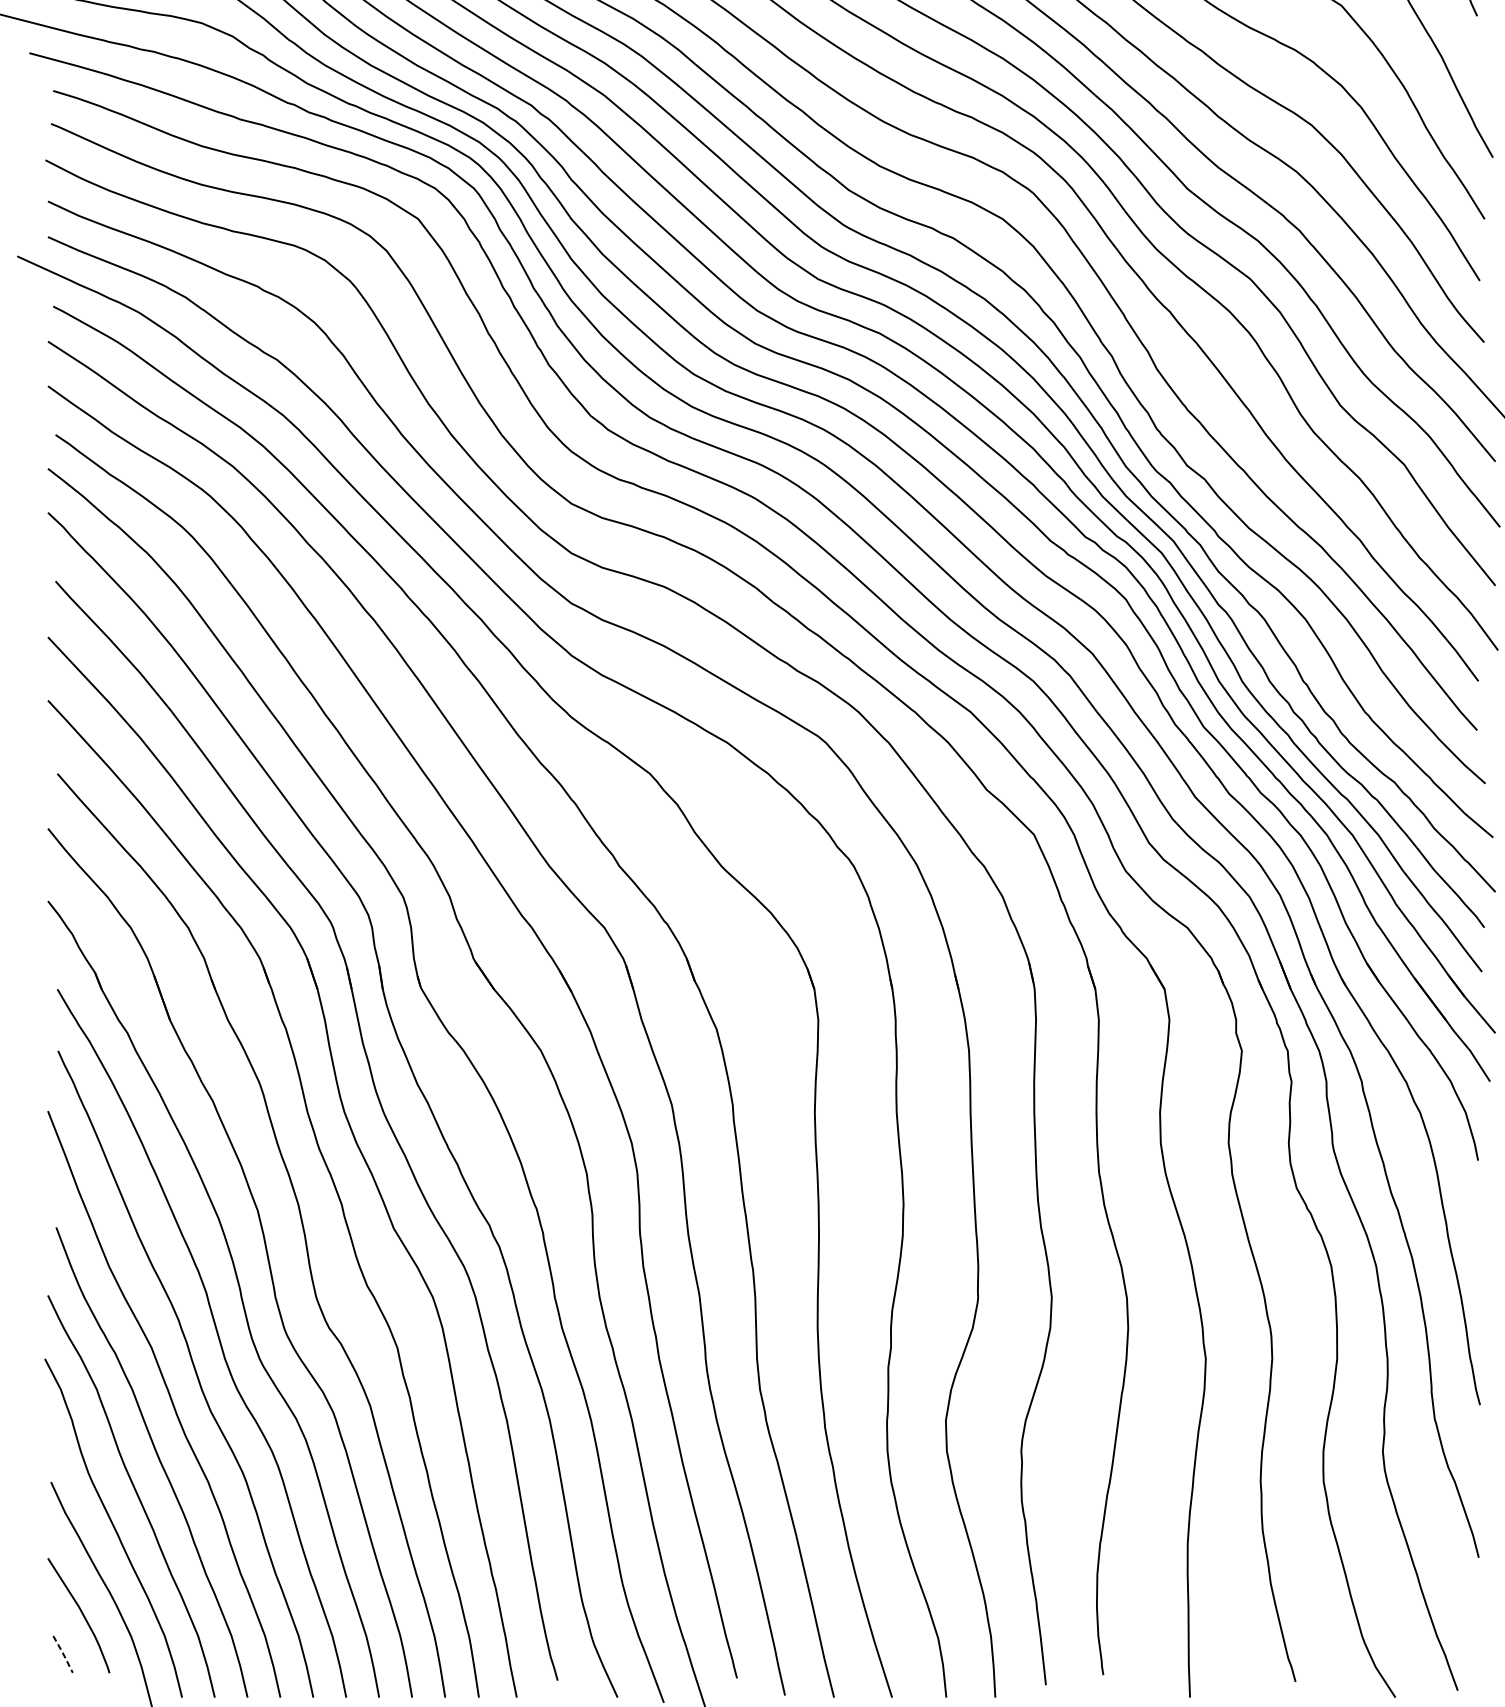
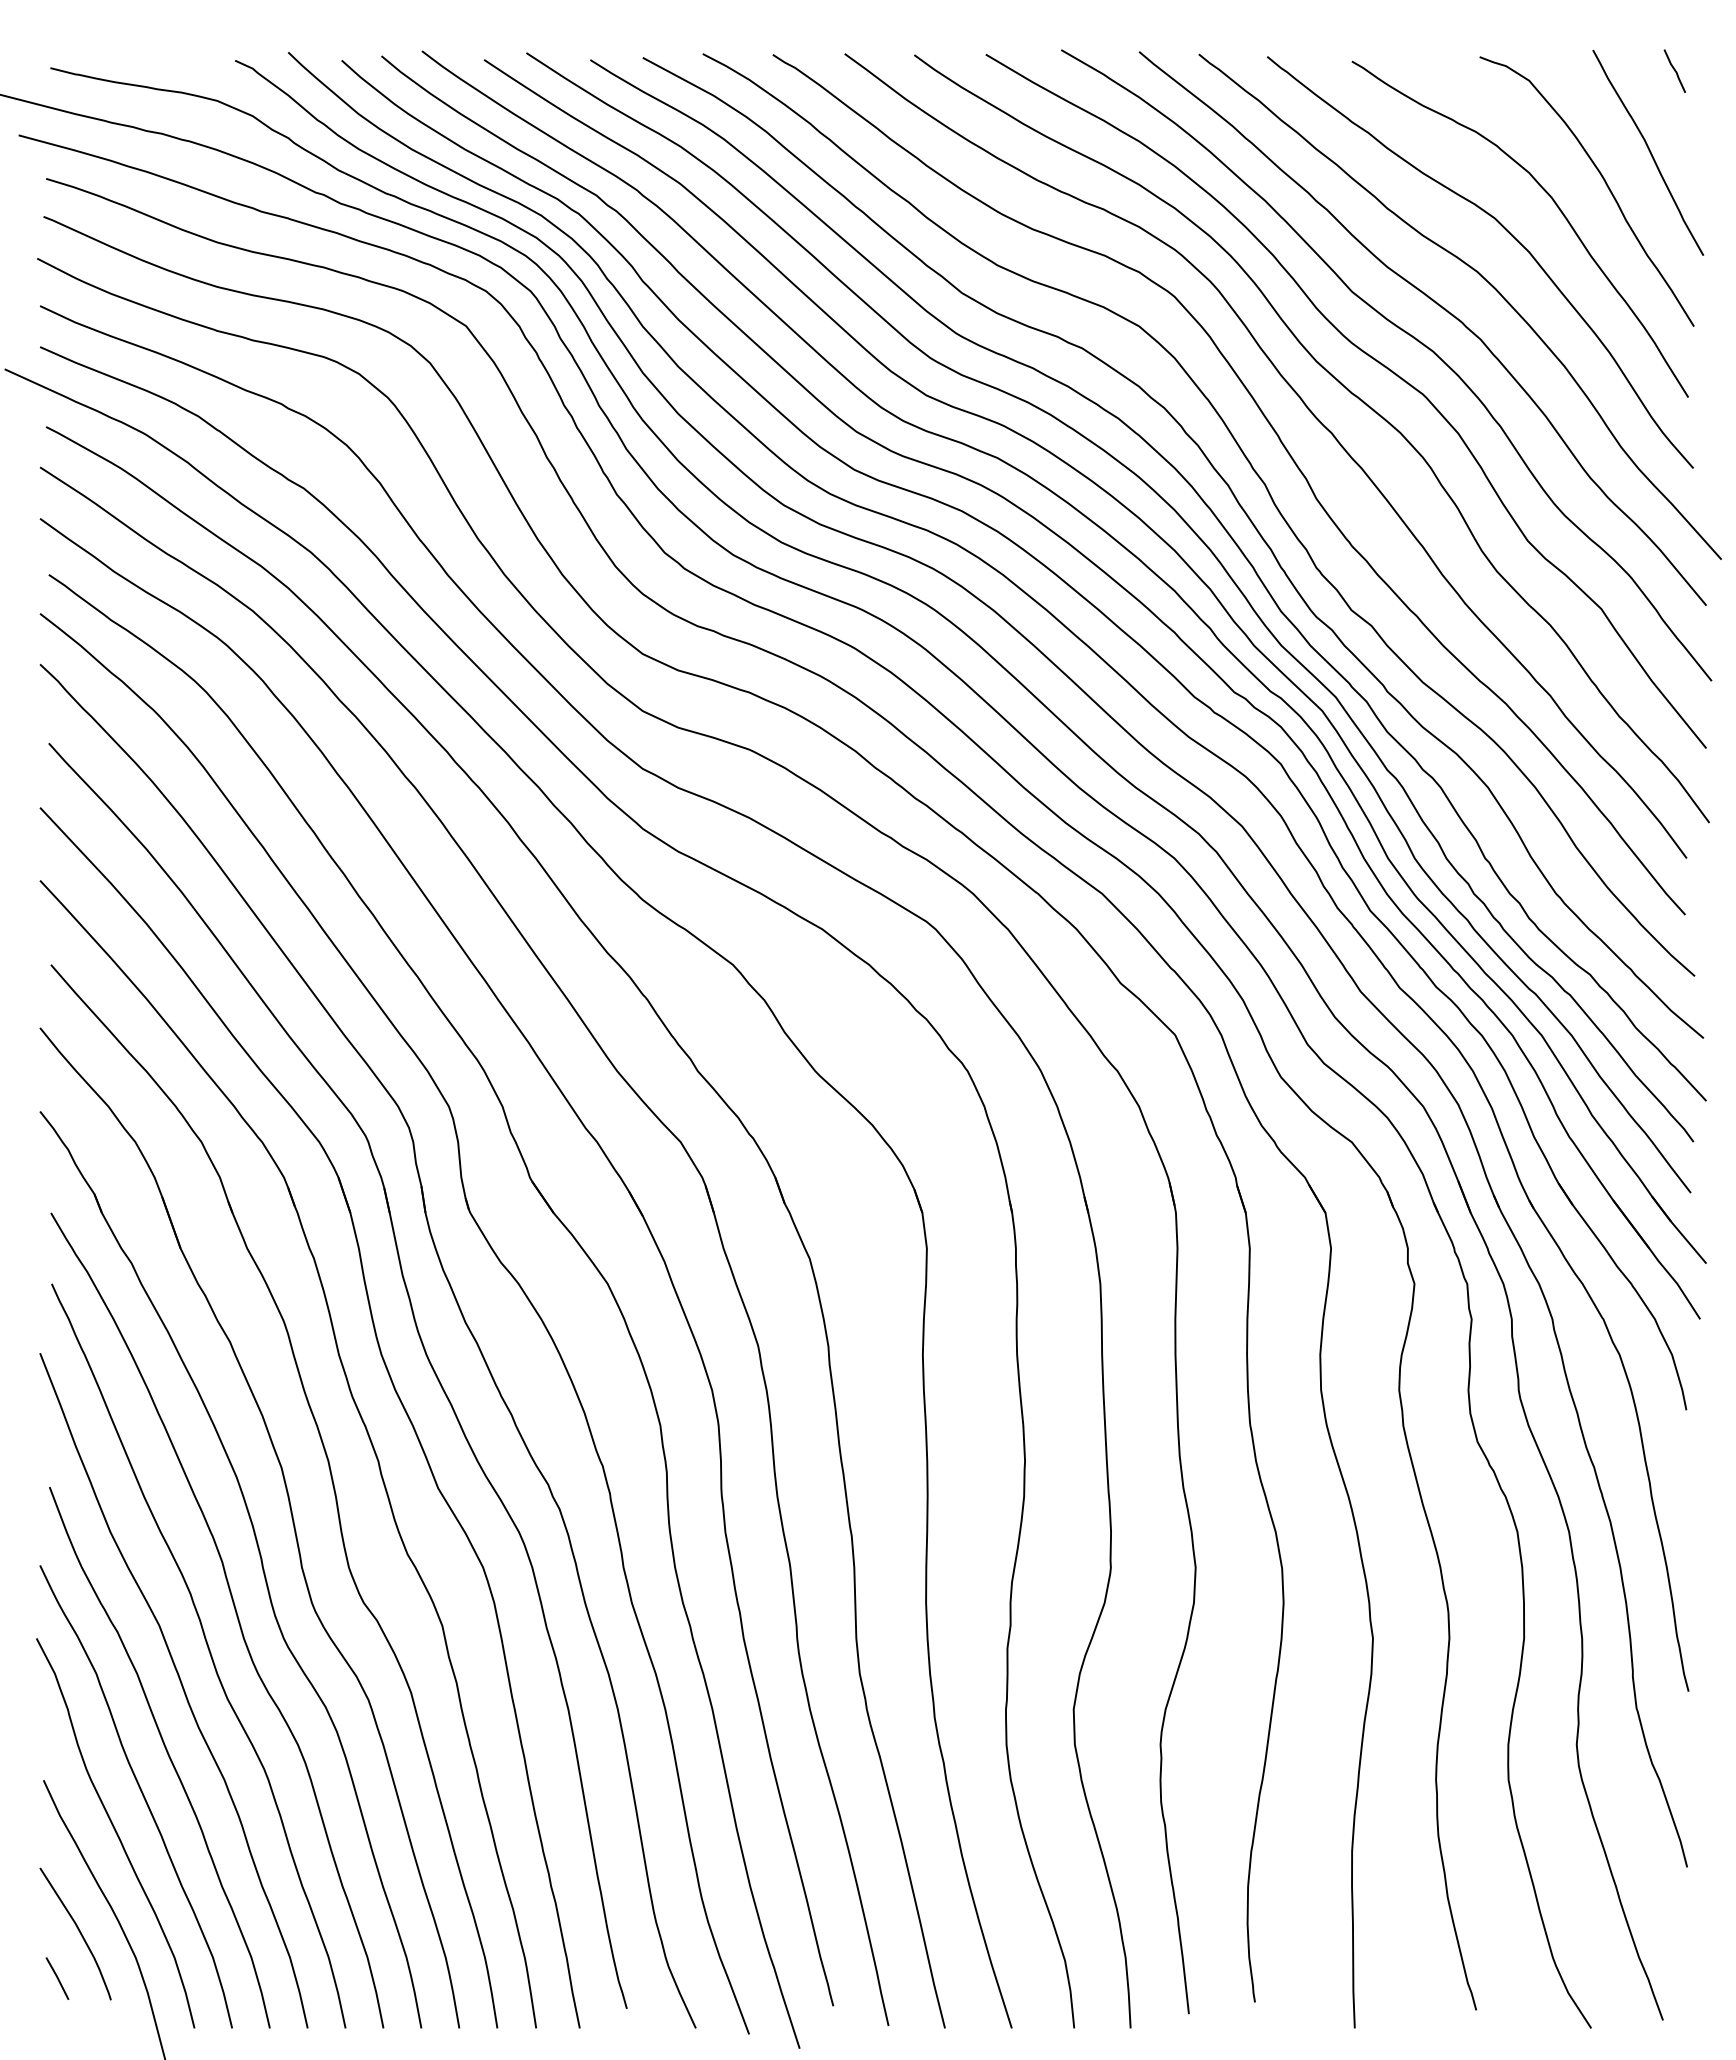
line: (63, 1654) -> (57, 1978), dashed -> solid

